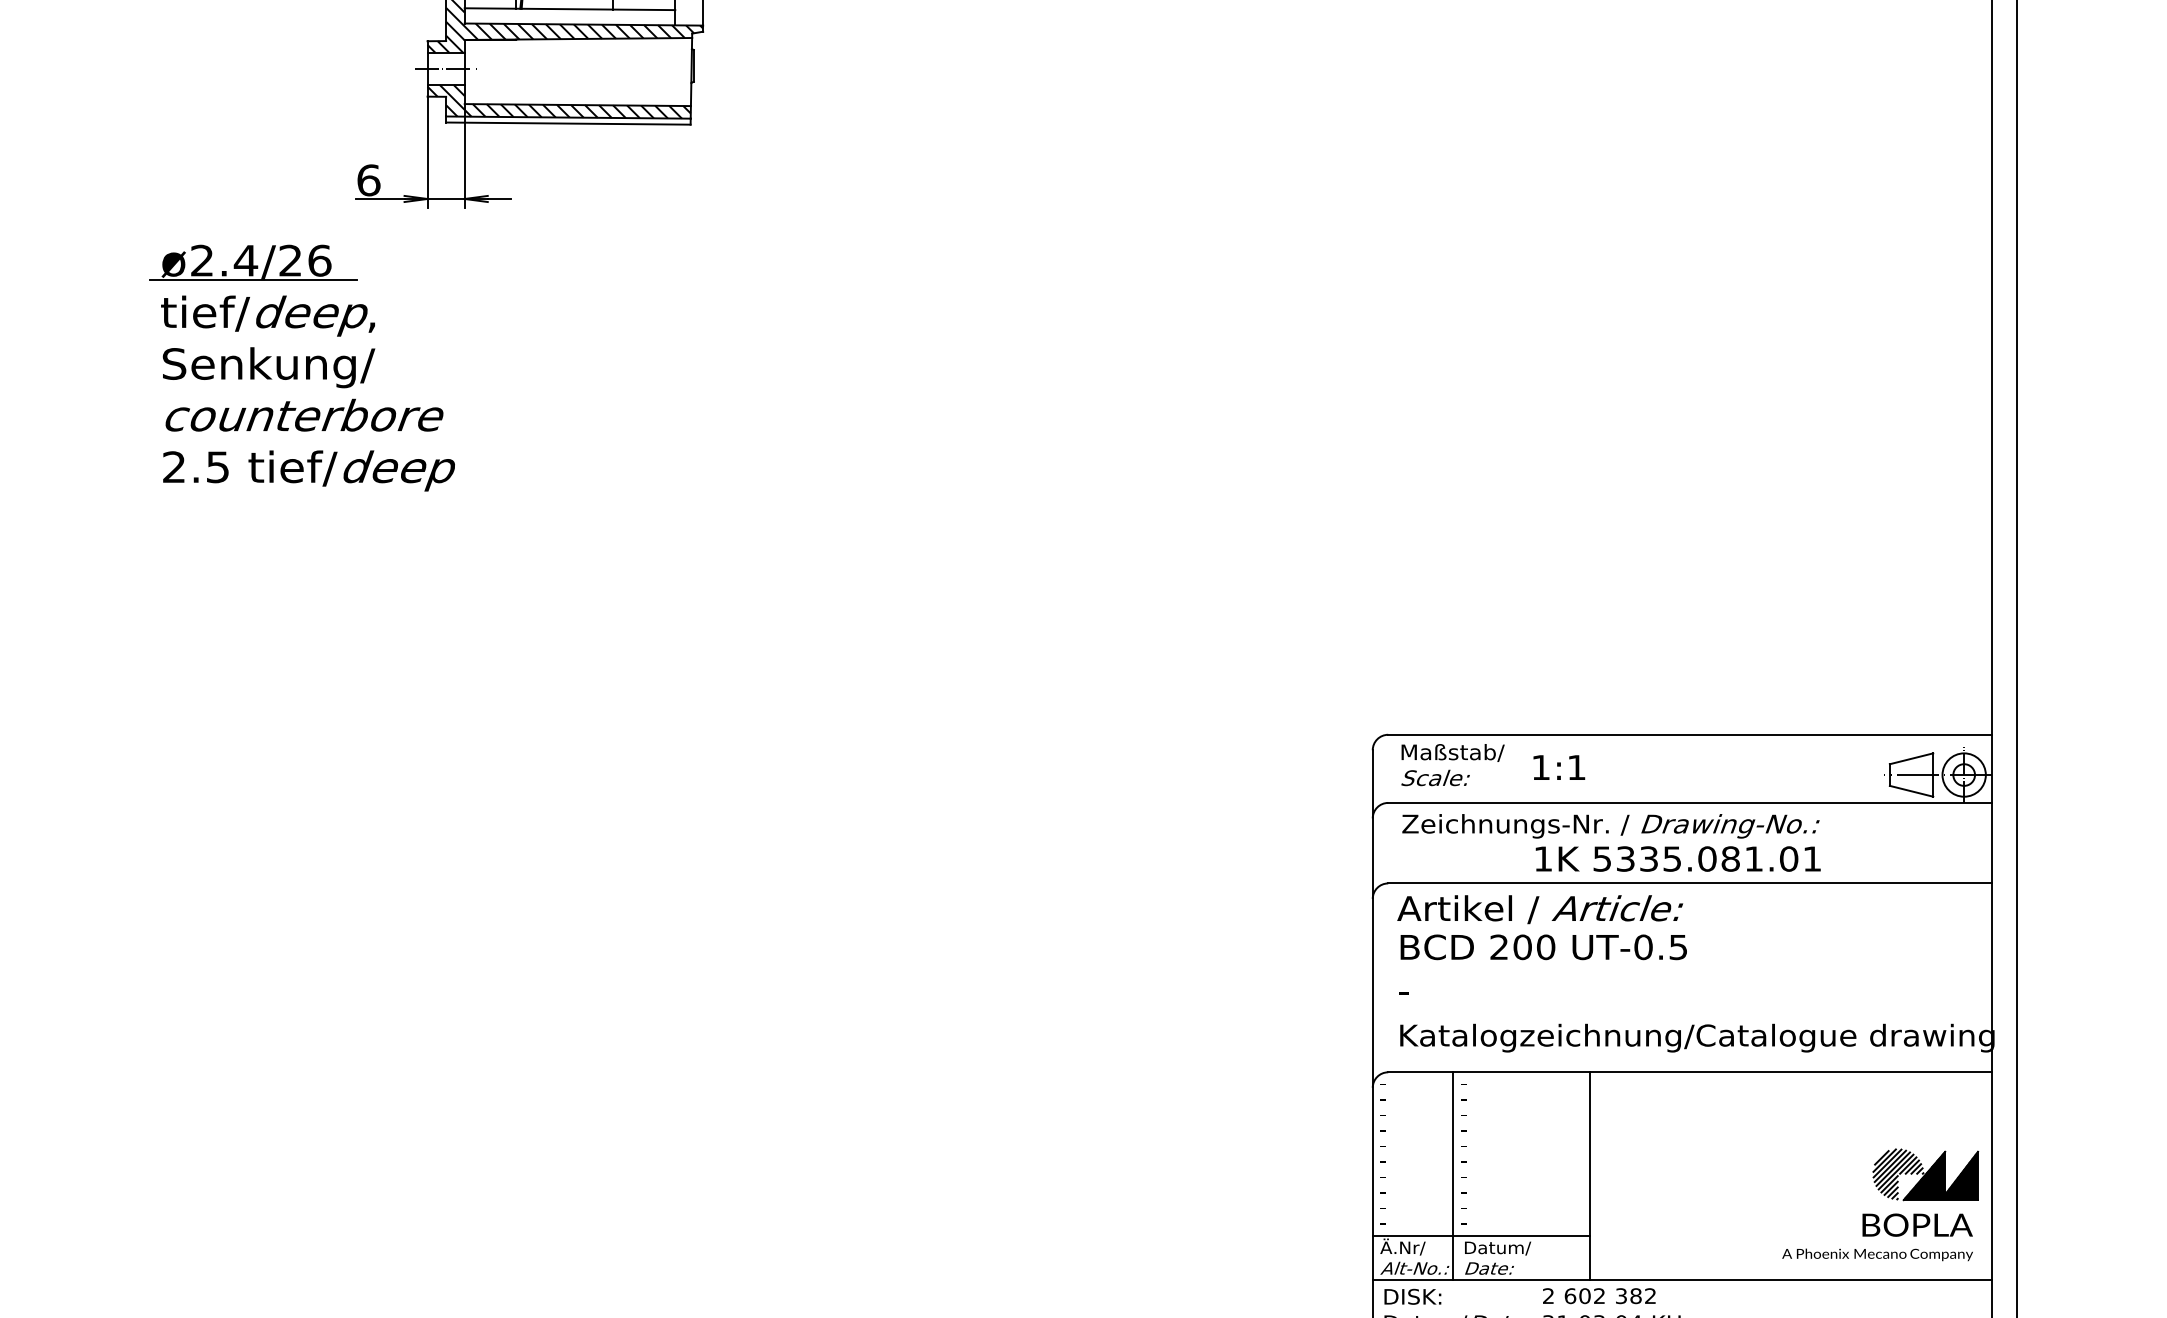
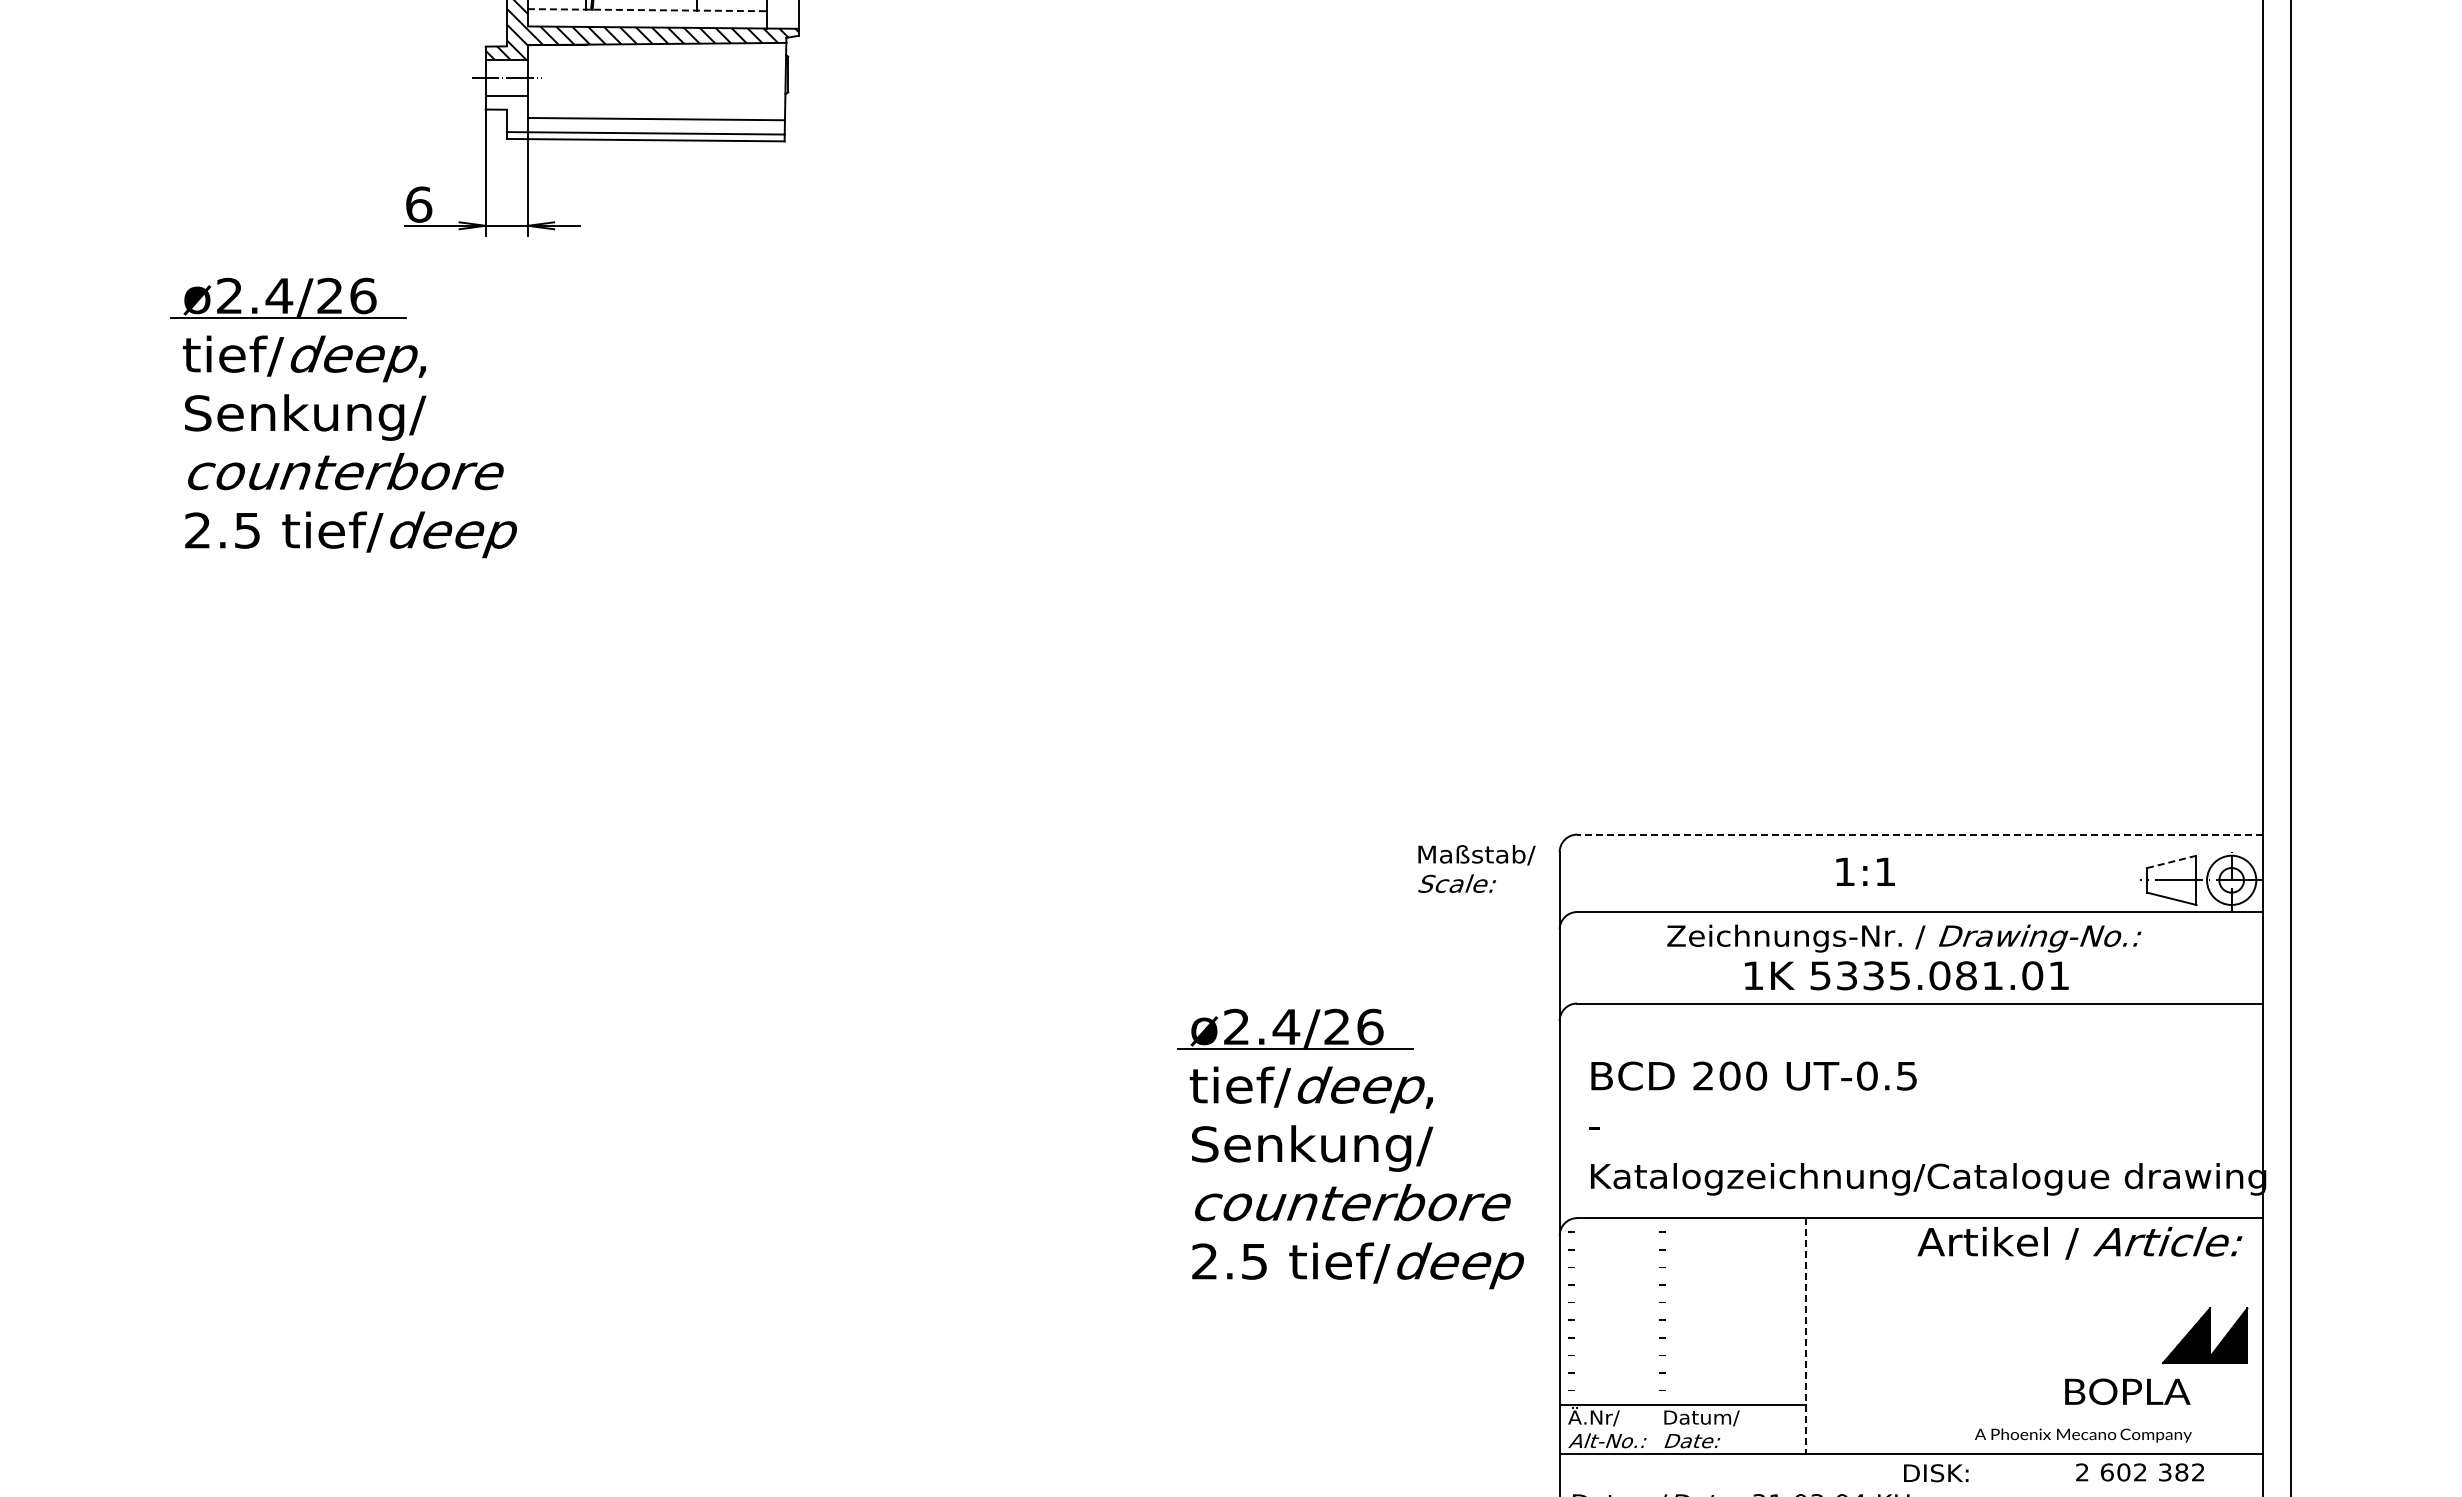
line: (569, 9) -> (647, 10), solid -> dashed
hatch: (558, 101) -> (634, 115), removed
line: (1689, 734) -> (1919, 834), solid -> dashed
line: (1911, 759) -> (2171, 862), solid -> dashed
text: (1452, 764) -> (1476, 868), moved
text: (1559, 767) -> (1865, 871), moved
text: (1611, 826) -> (1904, 938), moved
text: (1539, 909) -> (2079, 1243), moved
part: (1188, 1011) -> (1350, 1148), added
hatch: (1898, 1174) -> (2156, 1334), removed
line: (1453, 1175) -> (1651, 1335), removed
line: (1589, 1175) -> (1805, 1335), solid -> dashed
text: (1917, 1224) -> (2127, 1391), moved
text: (1877, 1254) -> (2083, 1435), moved
text: (1599, 1296) -> (2140, 1472), moved
text: (1413, 1297) -> (1936, 1473), moved

